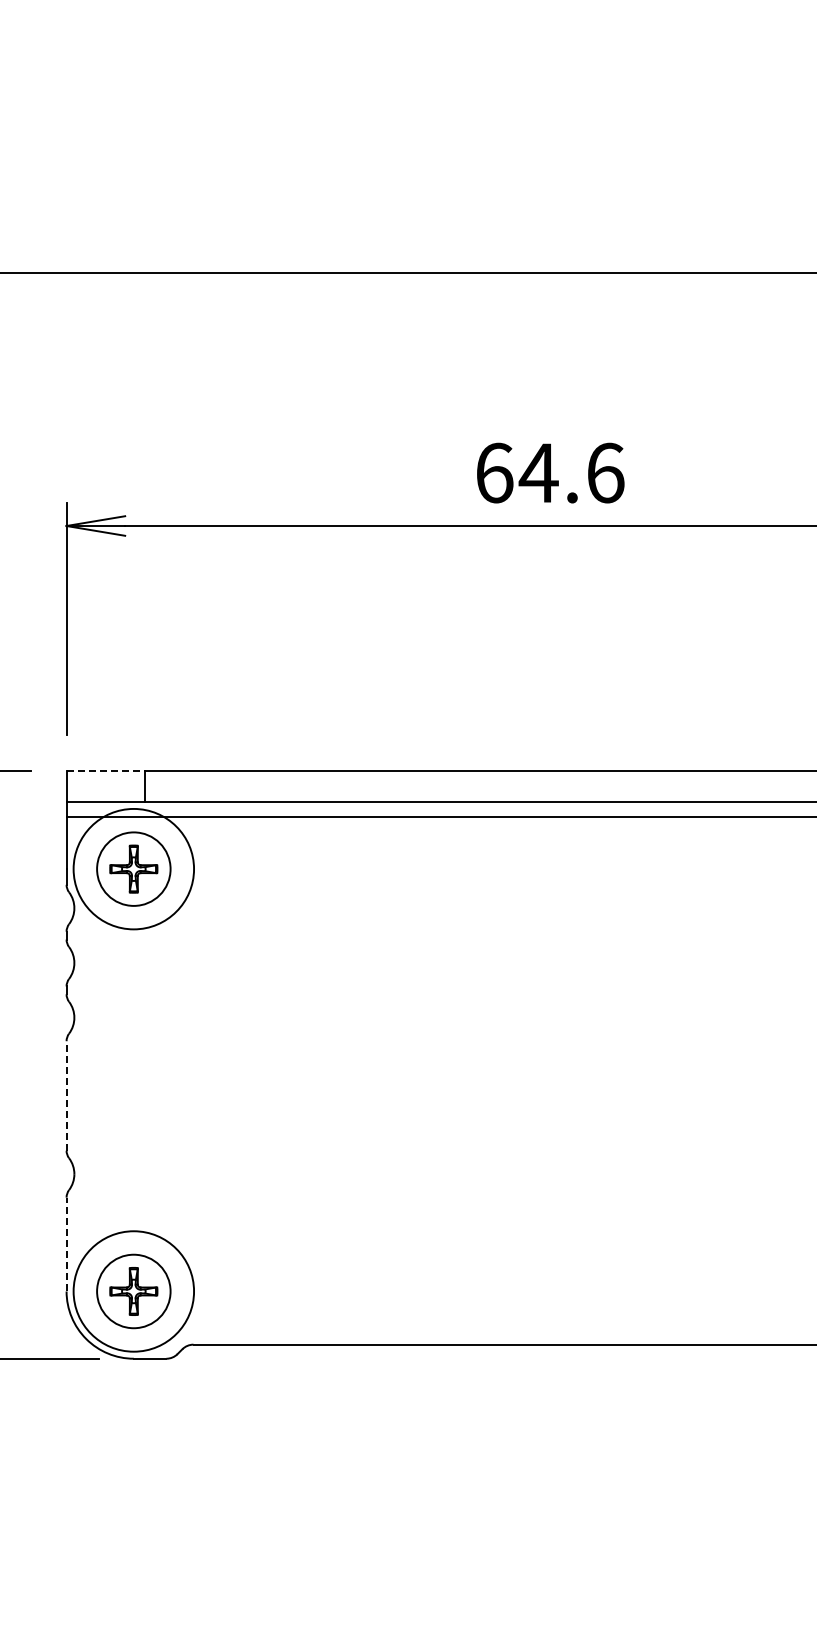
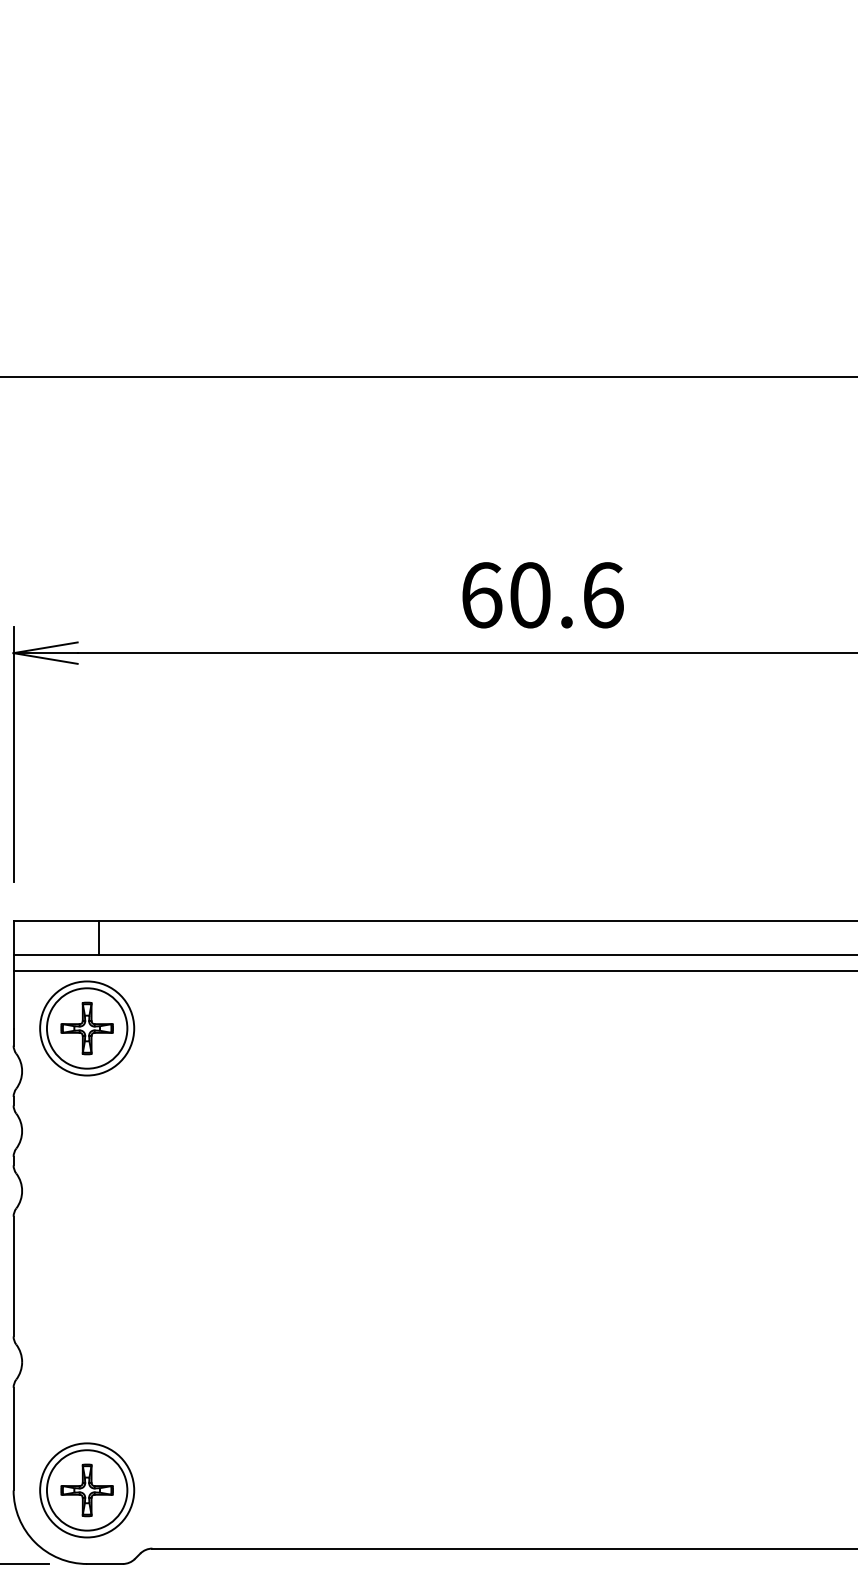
text: (538, 472) -> (529, 594), 64.6 -> 60.6
line: (106, 770) -> (57, 920), dashed -> solid
circle: (133, 869) -> (86, 1028), size x0.71
line: (66, 1095) -> (13, 1276), dashed -> solid
line: (66, 1244) -> (13, 1439), dashed -> solid
circle: (133, 1291) -> (86, 1490), size x0.71

